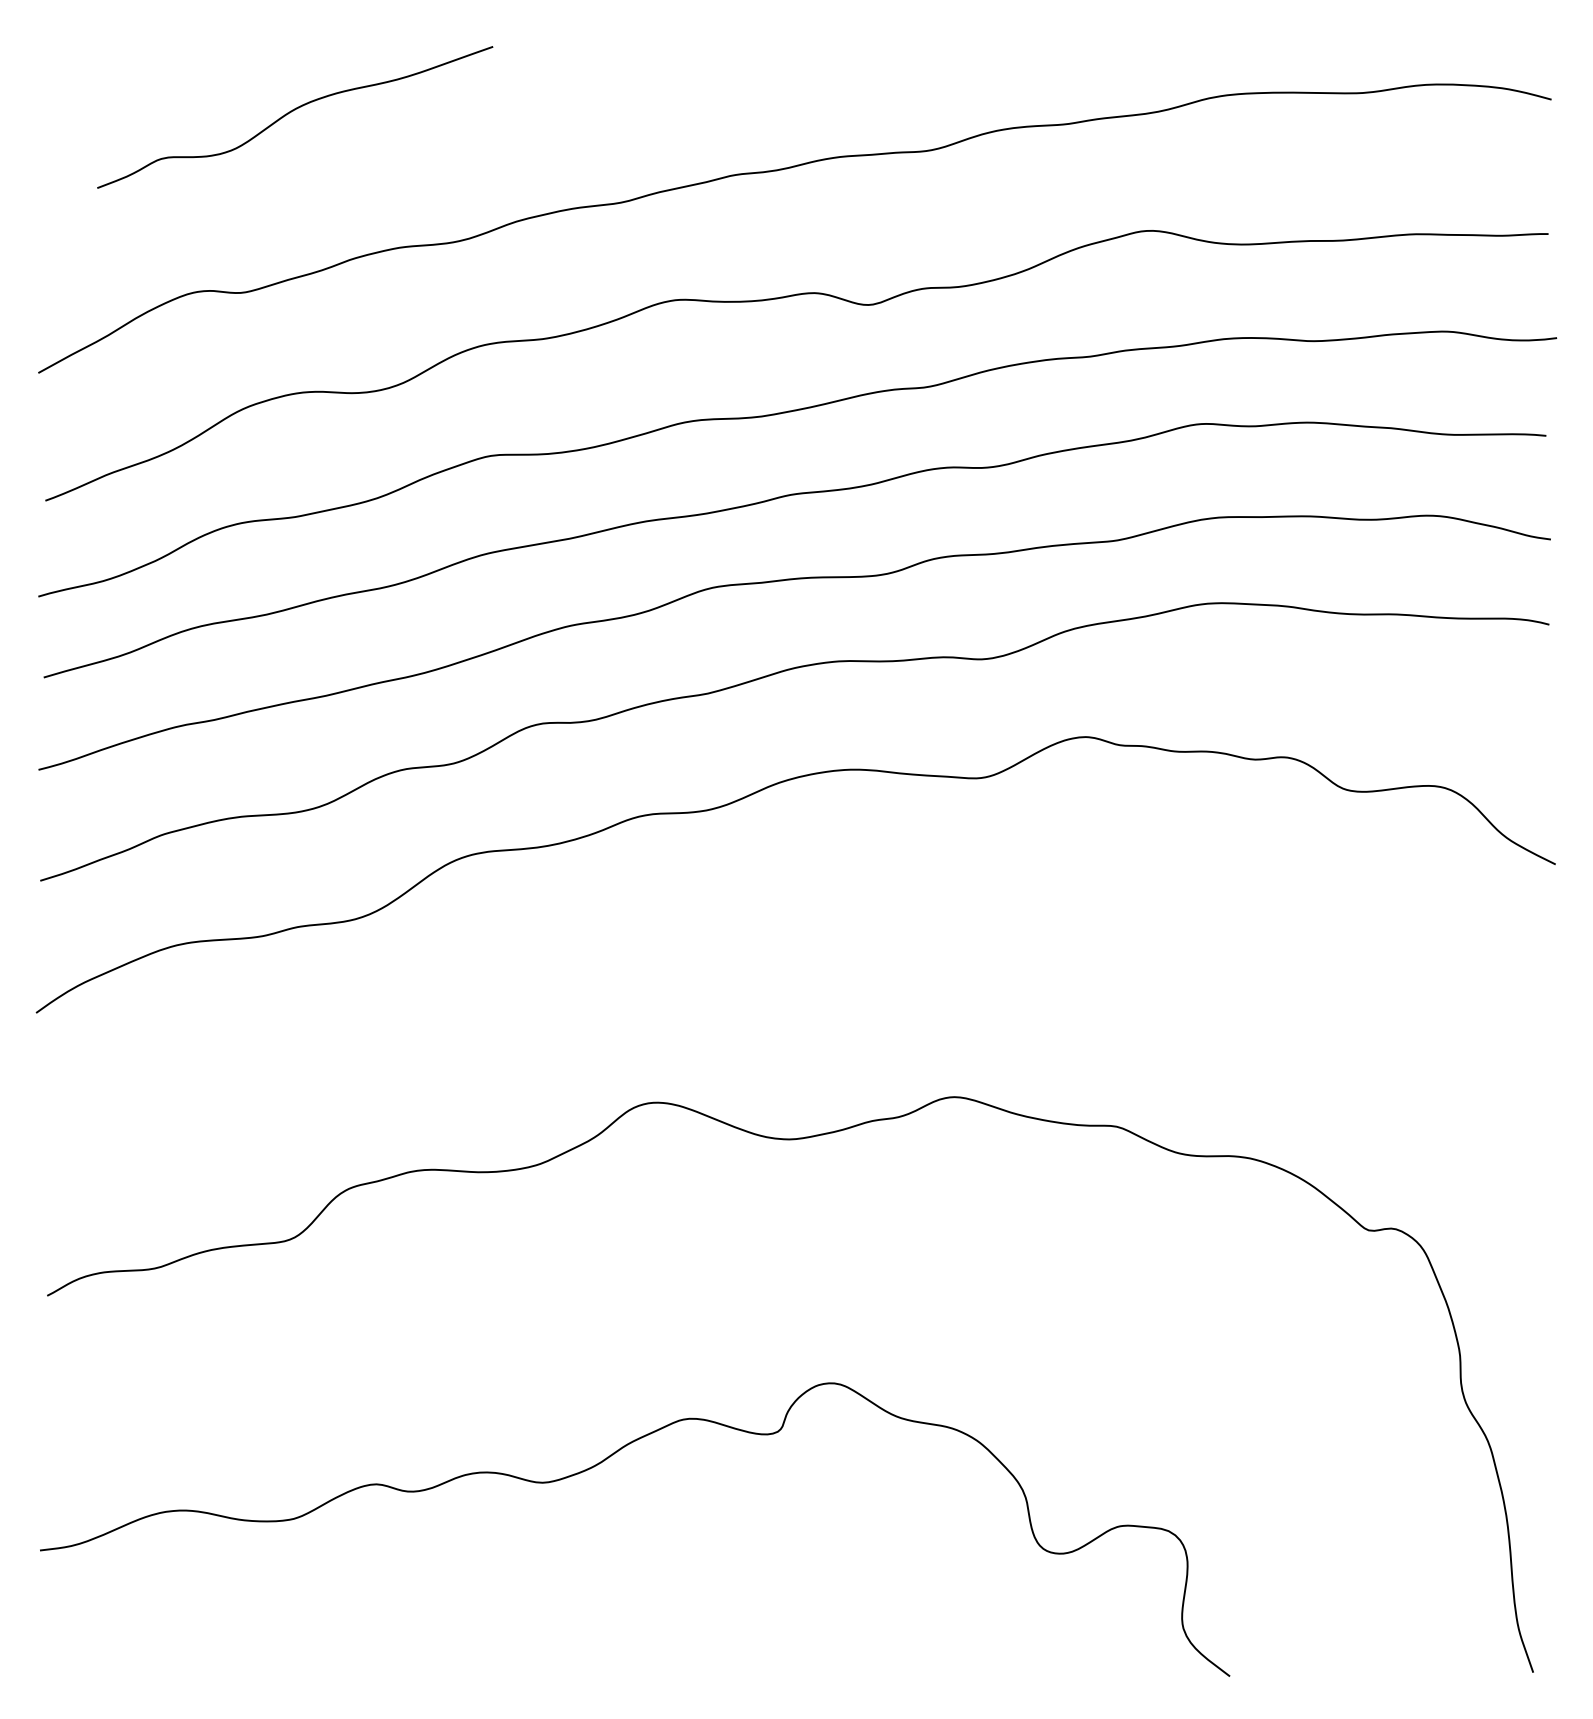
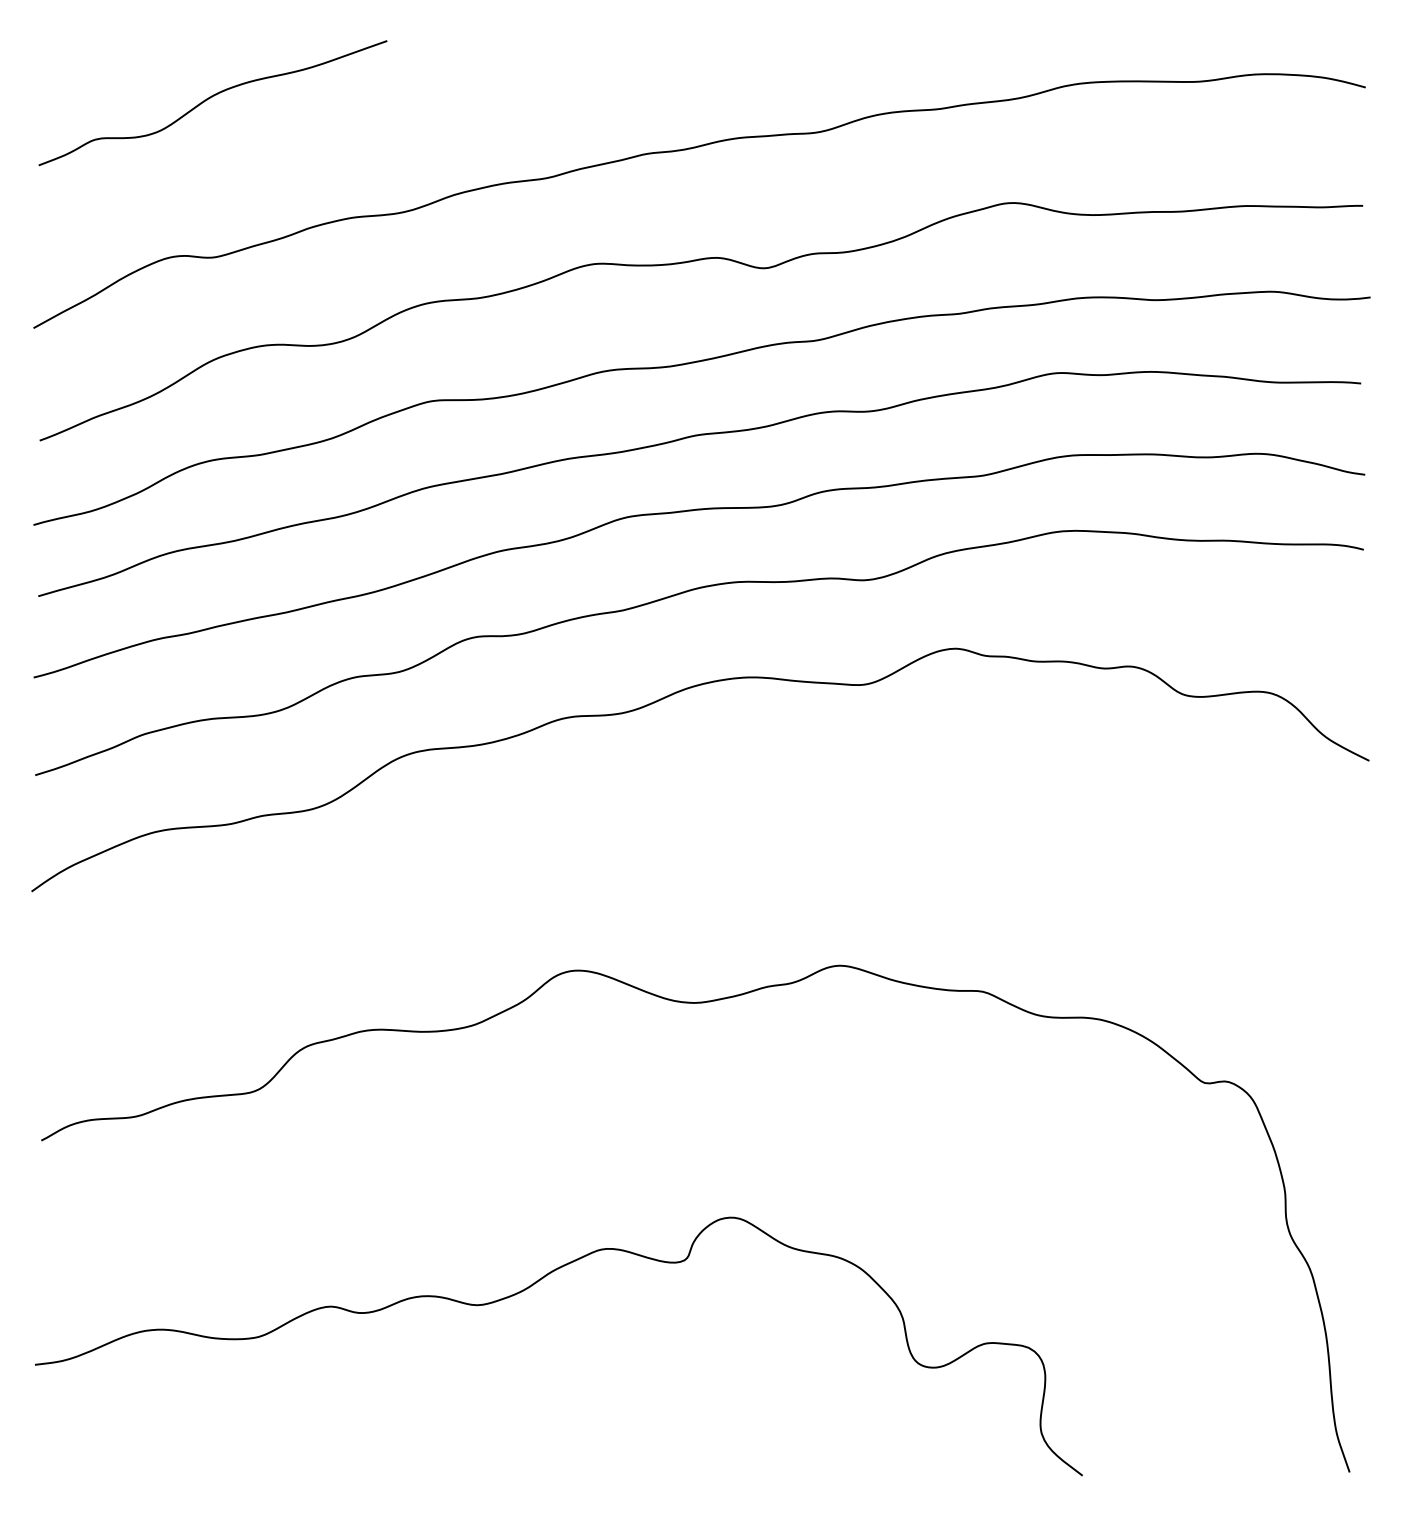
curve: (293, 111) -> (211, 97), moved

